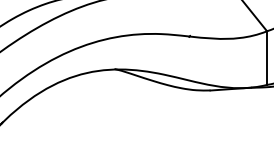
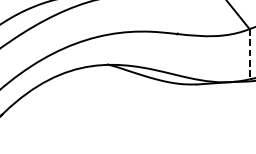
line: (267, 58) -> (250, 54), solid -> dashed

